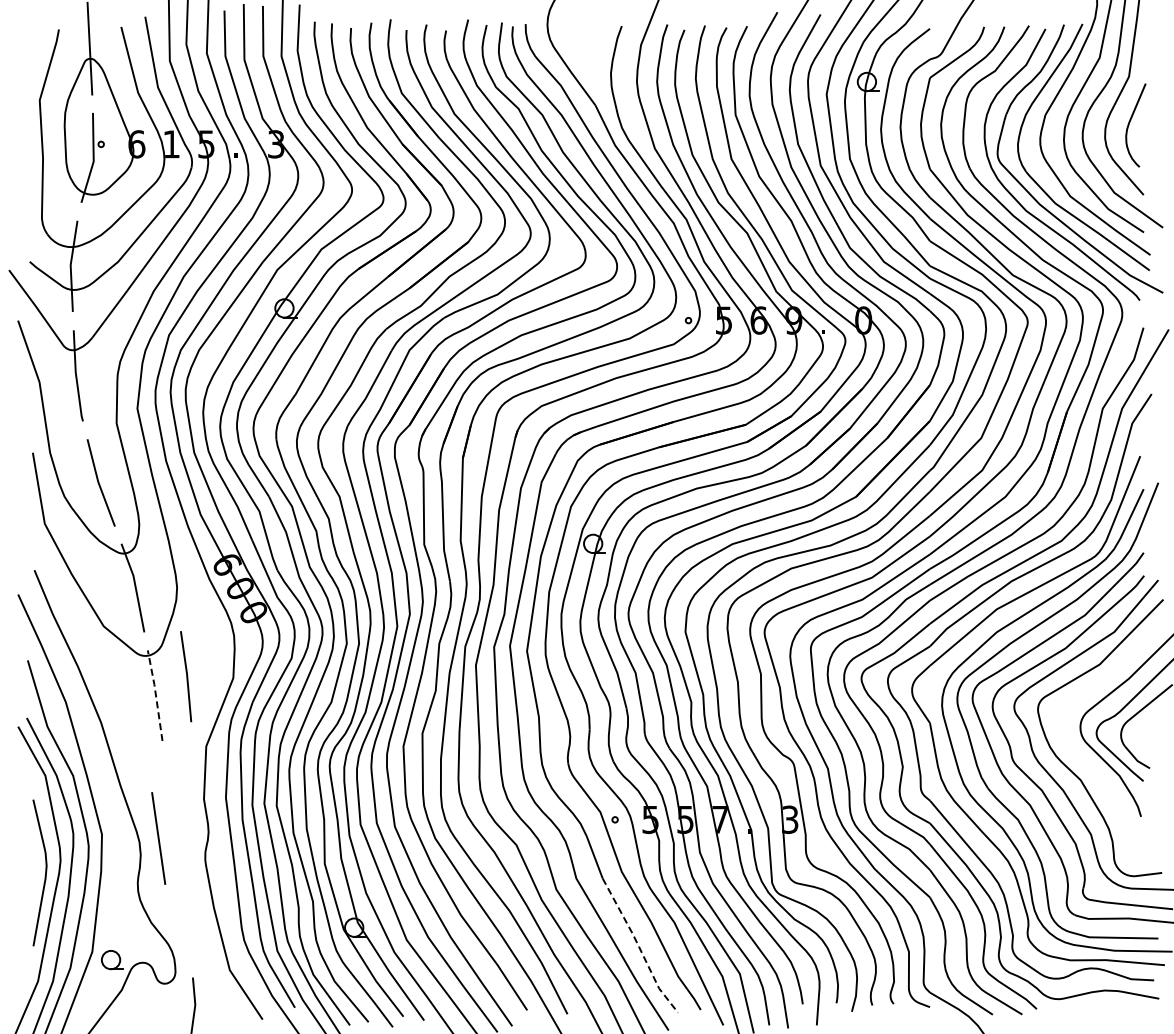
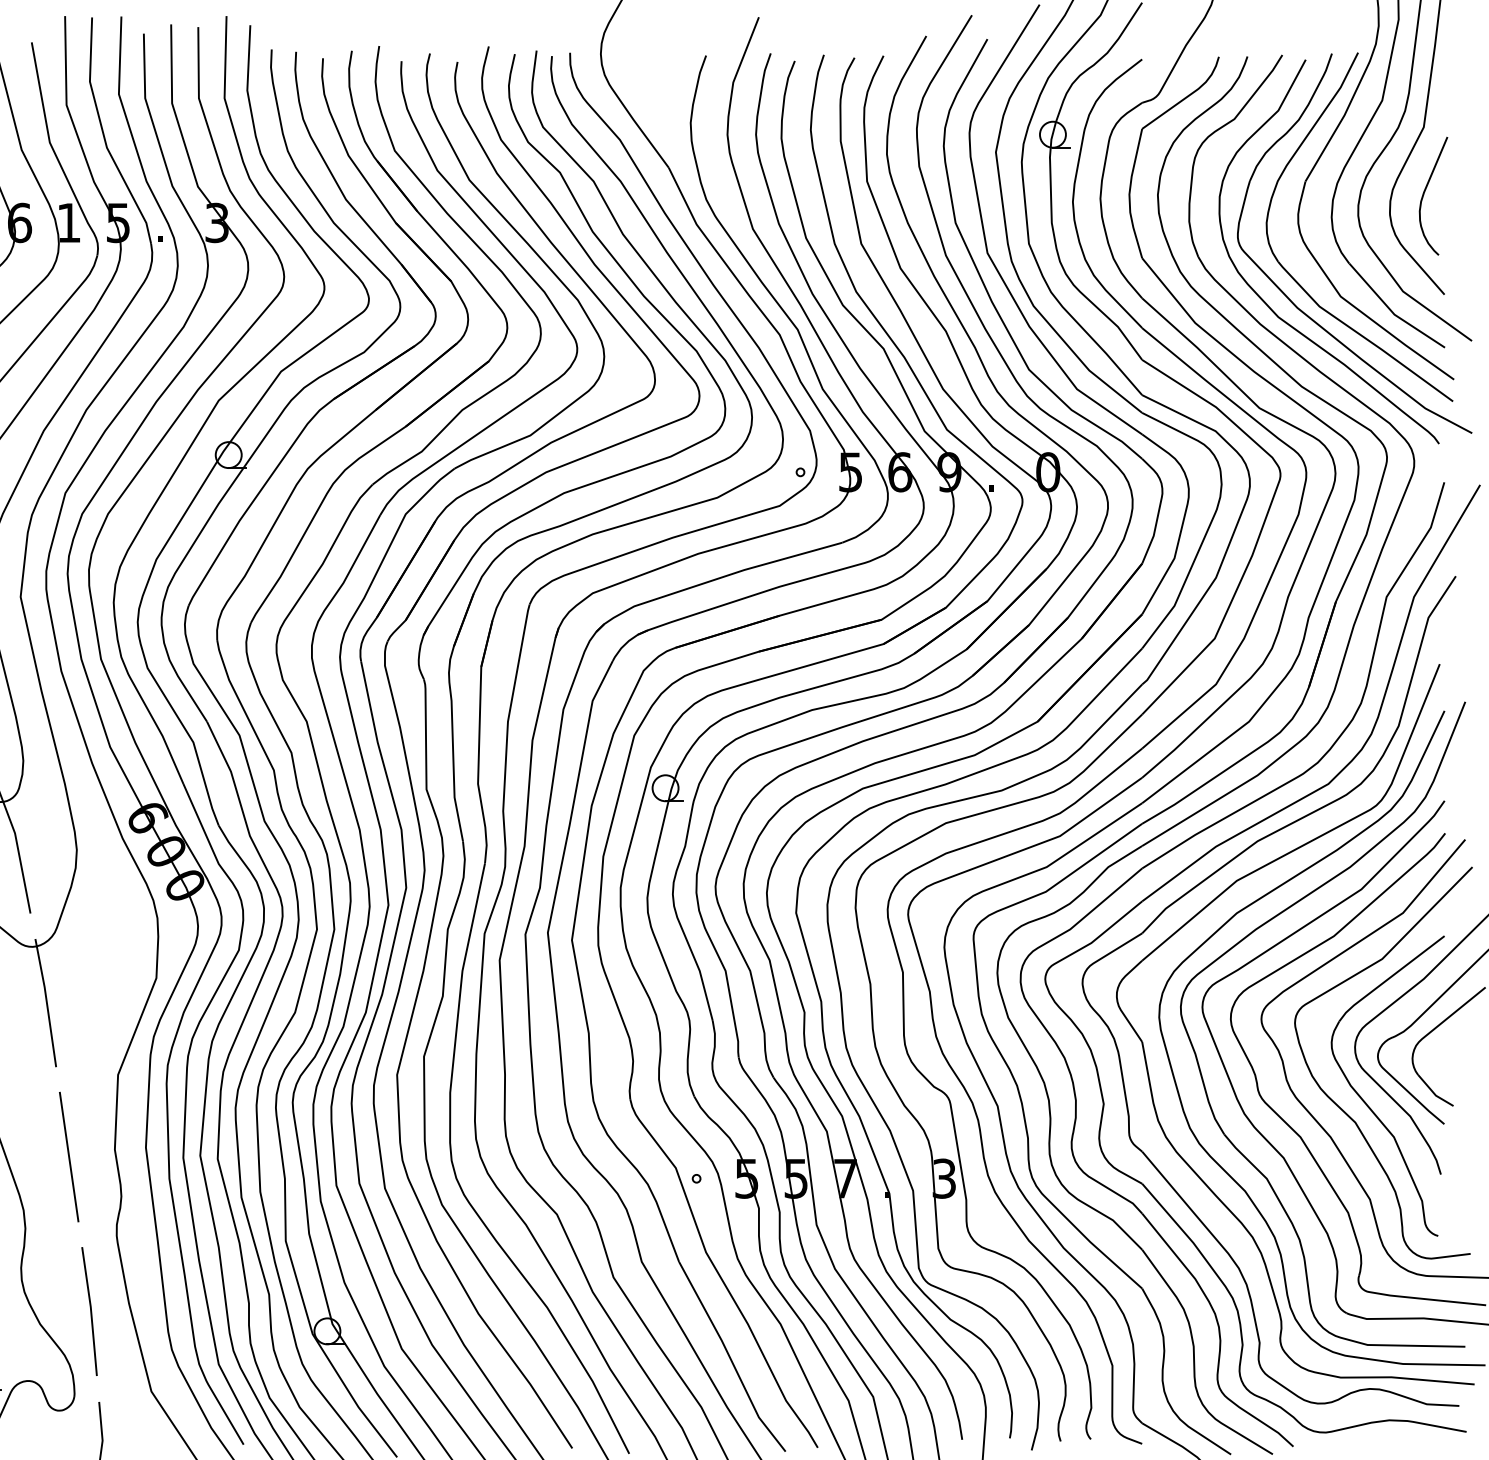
line: (186, 676) -> (90, 1311), moved
line: (155, 695) -> (46, 1002), dashed -> solid
part: (1089, 766) -> (1367, 1103), added
line: (158, 838) -> (68, 1157), moved
line: (638, 946) -> (729, 1357), dashed -> solid

